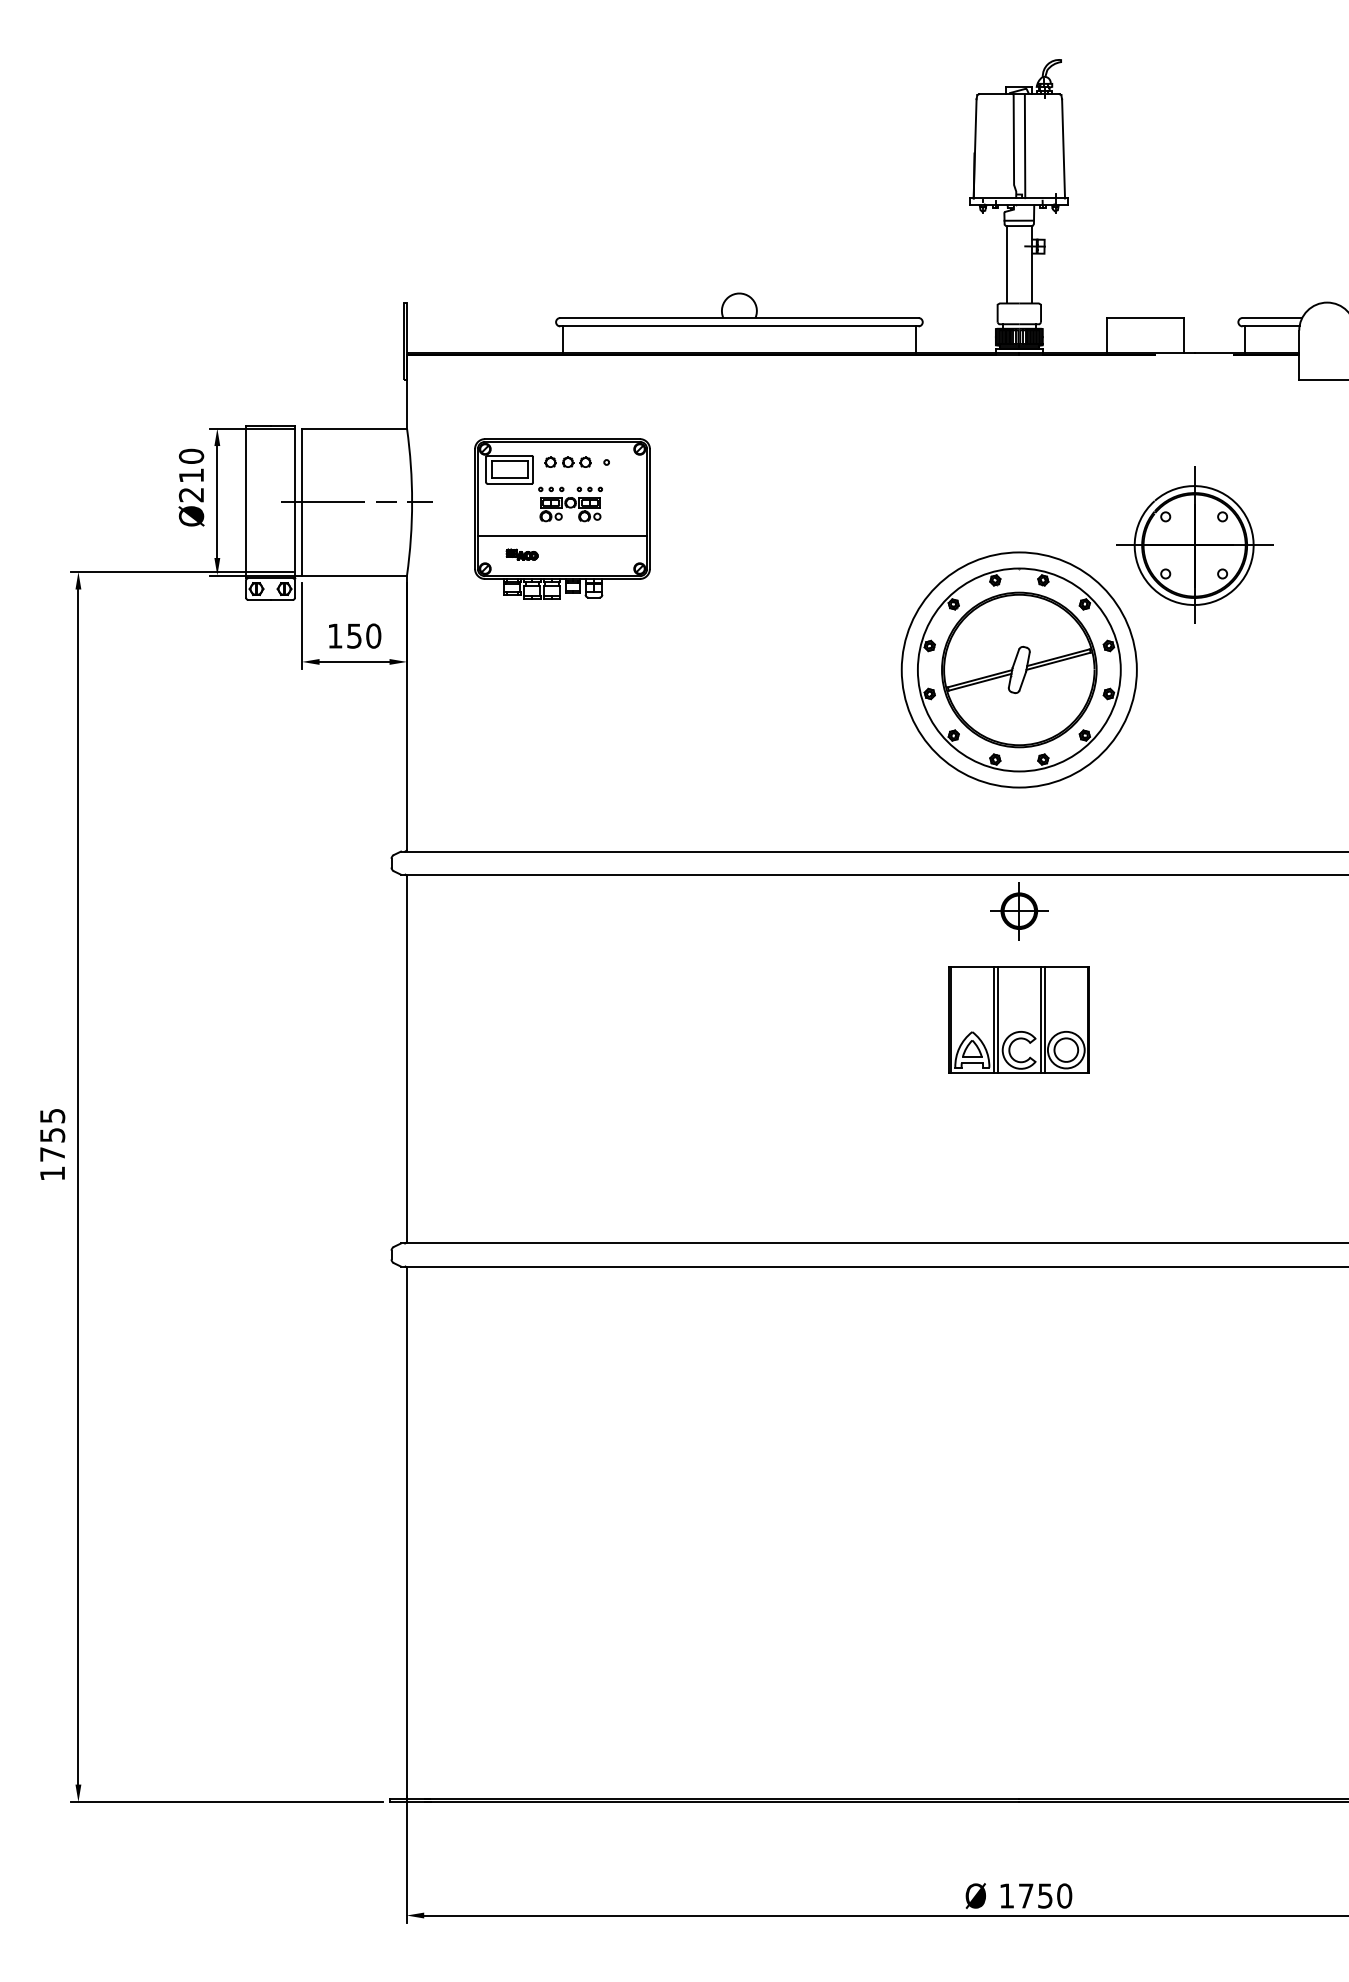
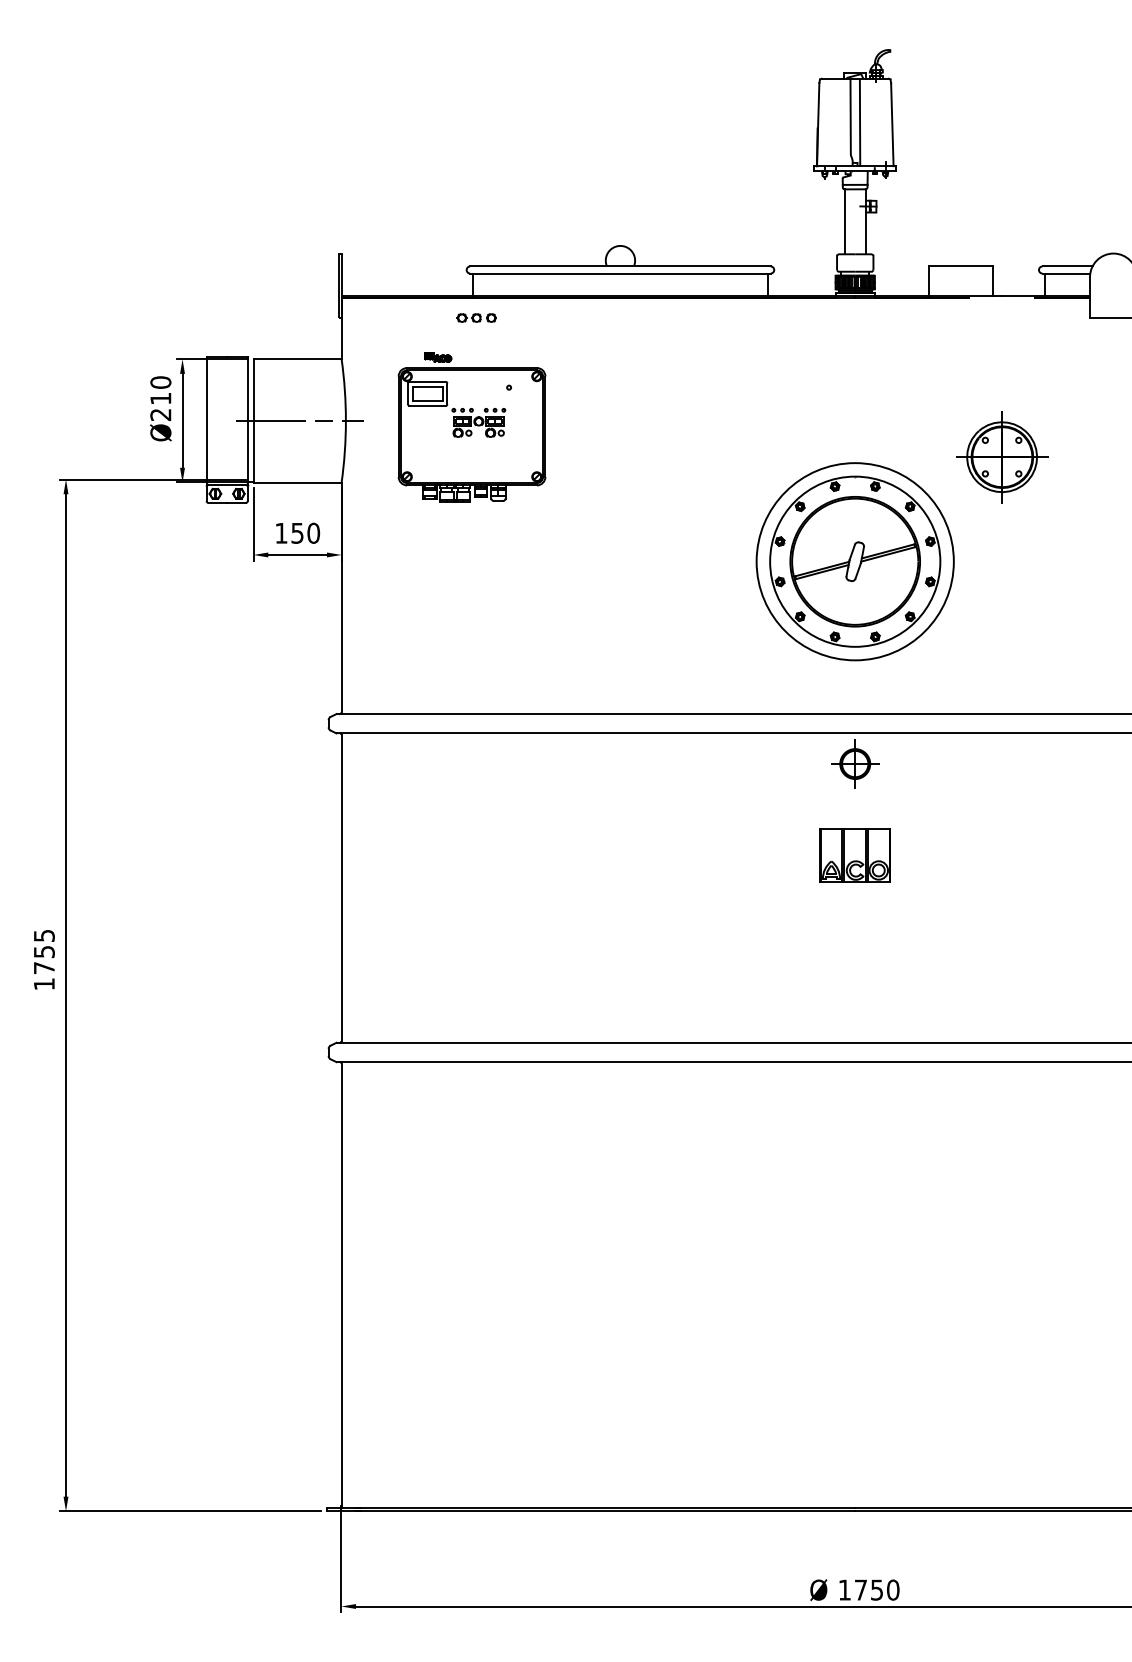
part: (567, 461) -> (476, 317), moved
line: (562, 536) -> (472, 449), removed
part: (1194, 544) -> (1002, 456), size x0.7
part: (521, 554) -> (437, 357), moved
part: (1018, 1019) -> (854, 854), size x0.6

